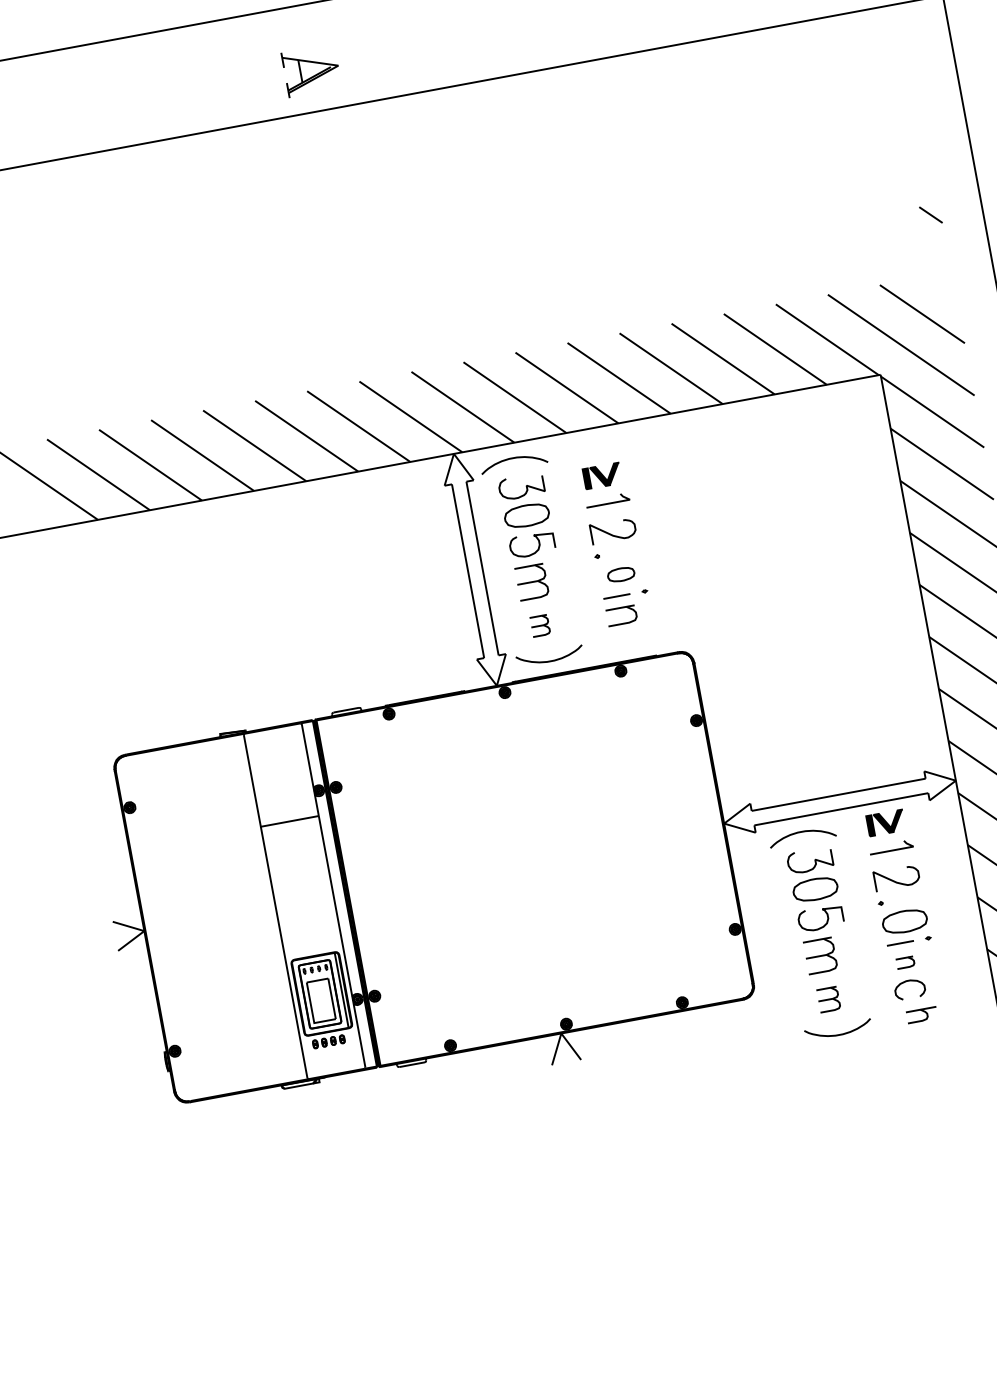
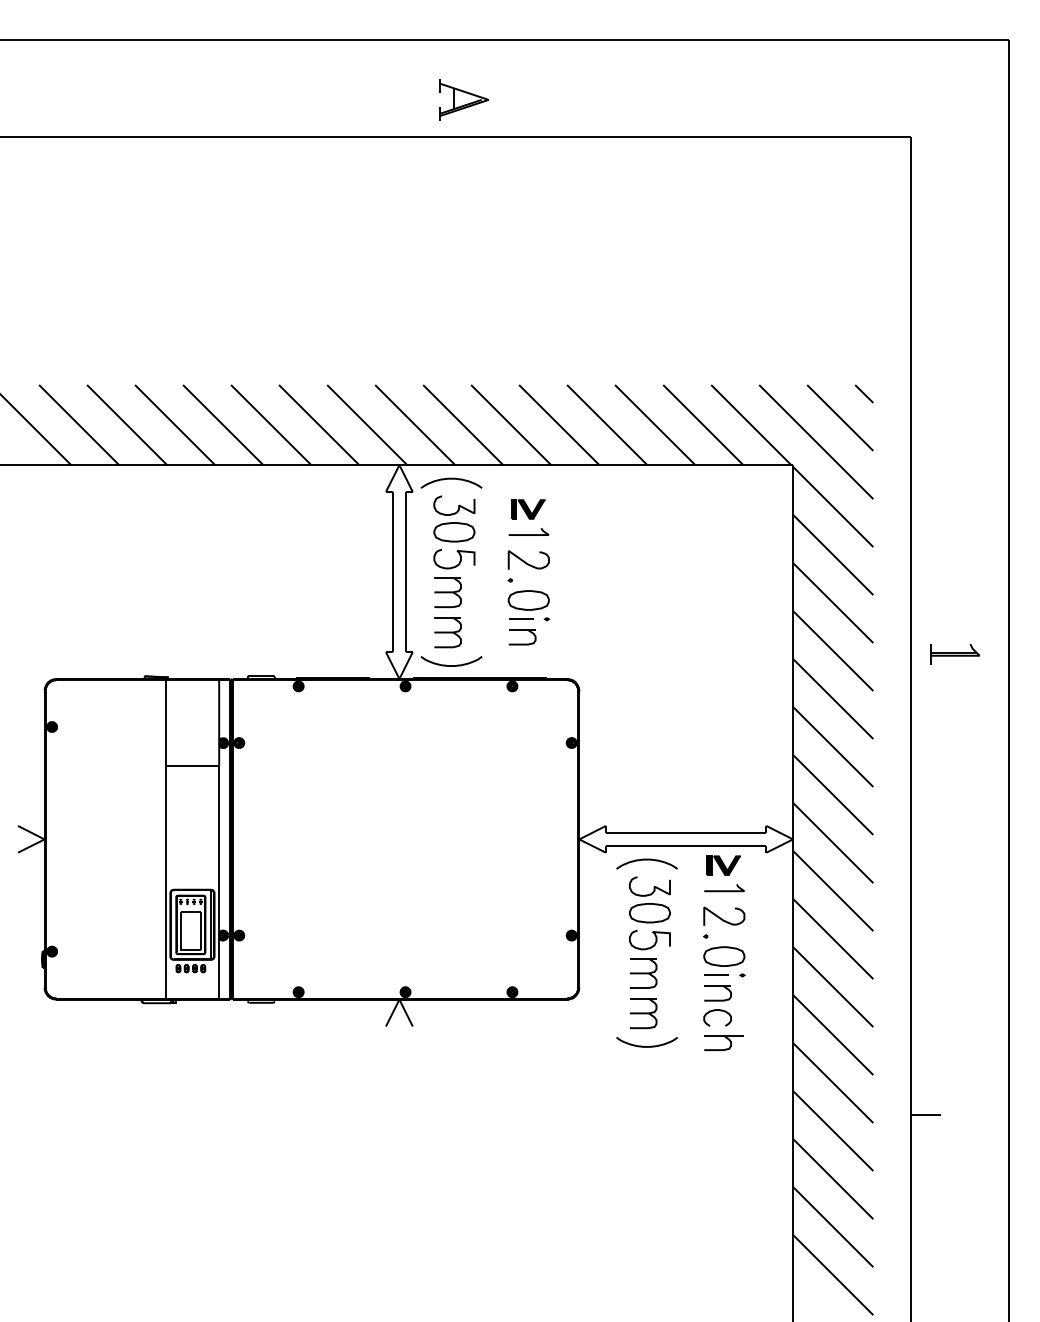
part: (311, 70) -> (463, 99), moved
line: (930, 214) -> (863, 393), moved
part: (621, 574) -> (528, 600), size x1.67
part: (539, 625) -> (447, 632), size x1.67
part: (904, 962) -> (717, 993), size x1.67
part: (828, 999) -> (643, 1013), size x1.43
part: (921, 1014) -> (723, 1042), size x1.43

